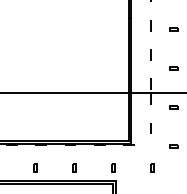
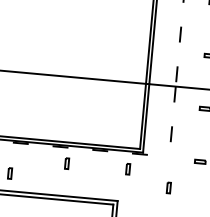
part: (74, 167) -> (67, 163), moved
part: (113, 167) -> (128, 168), moved

